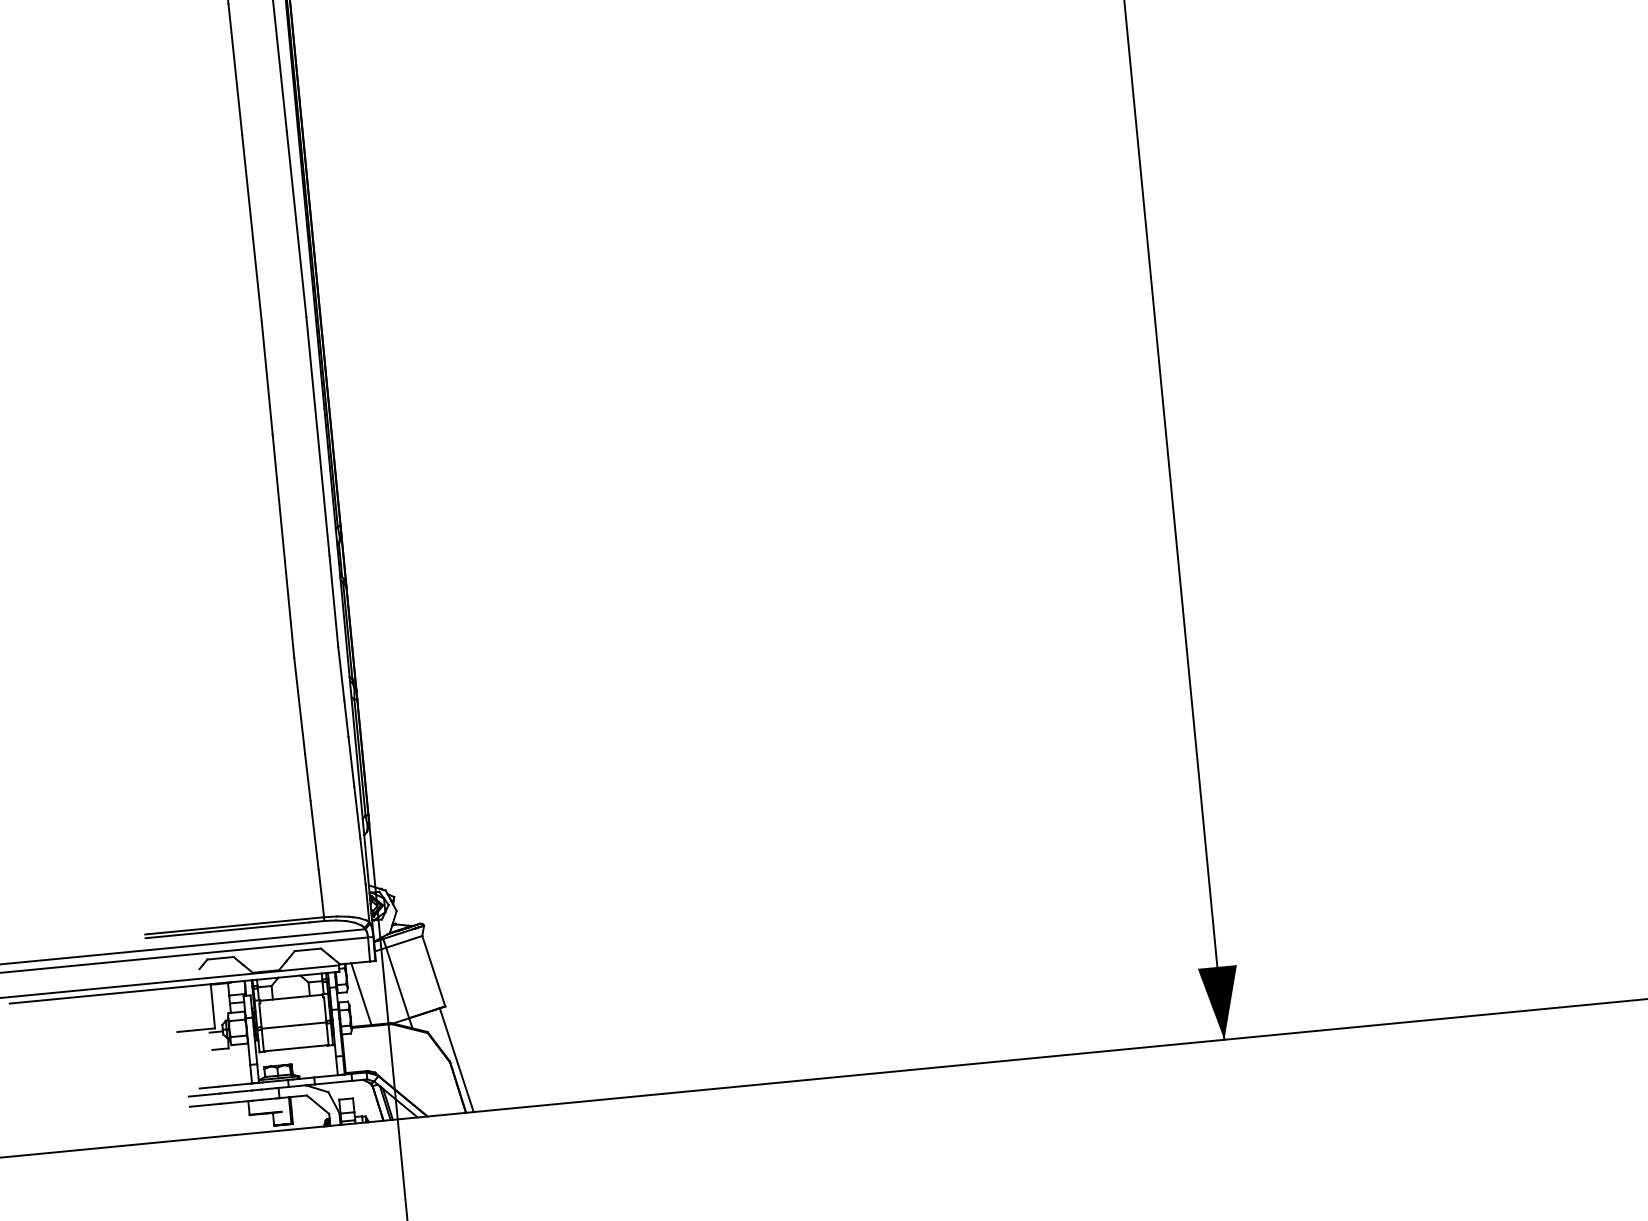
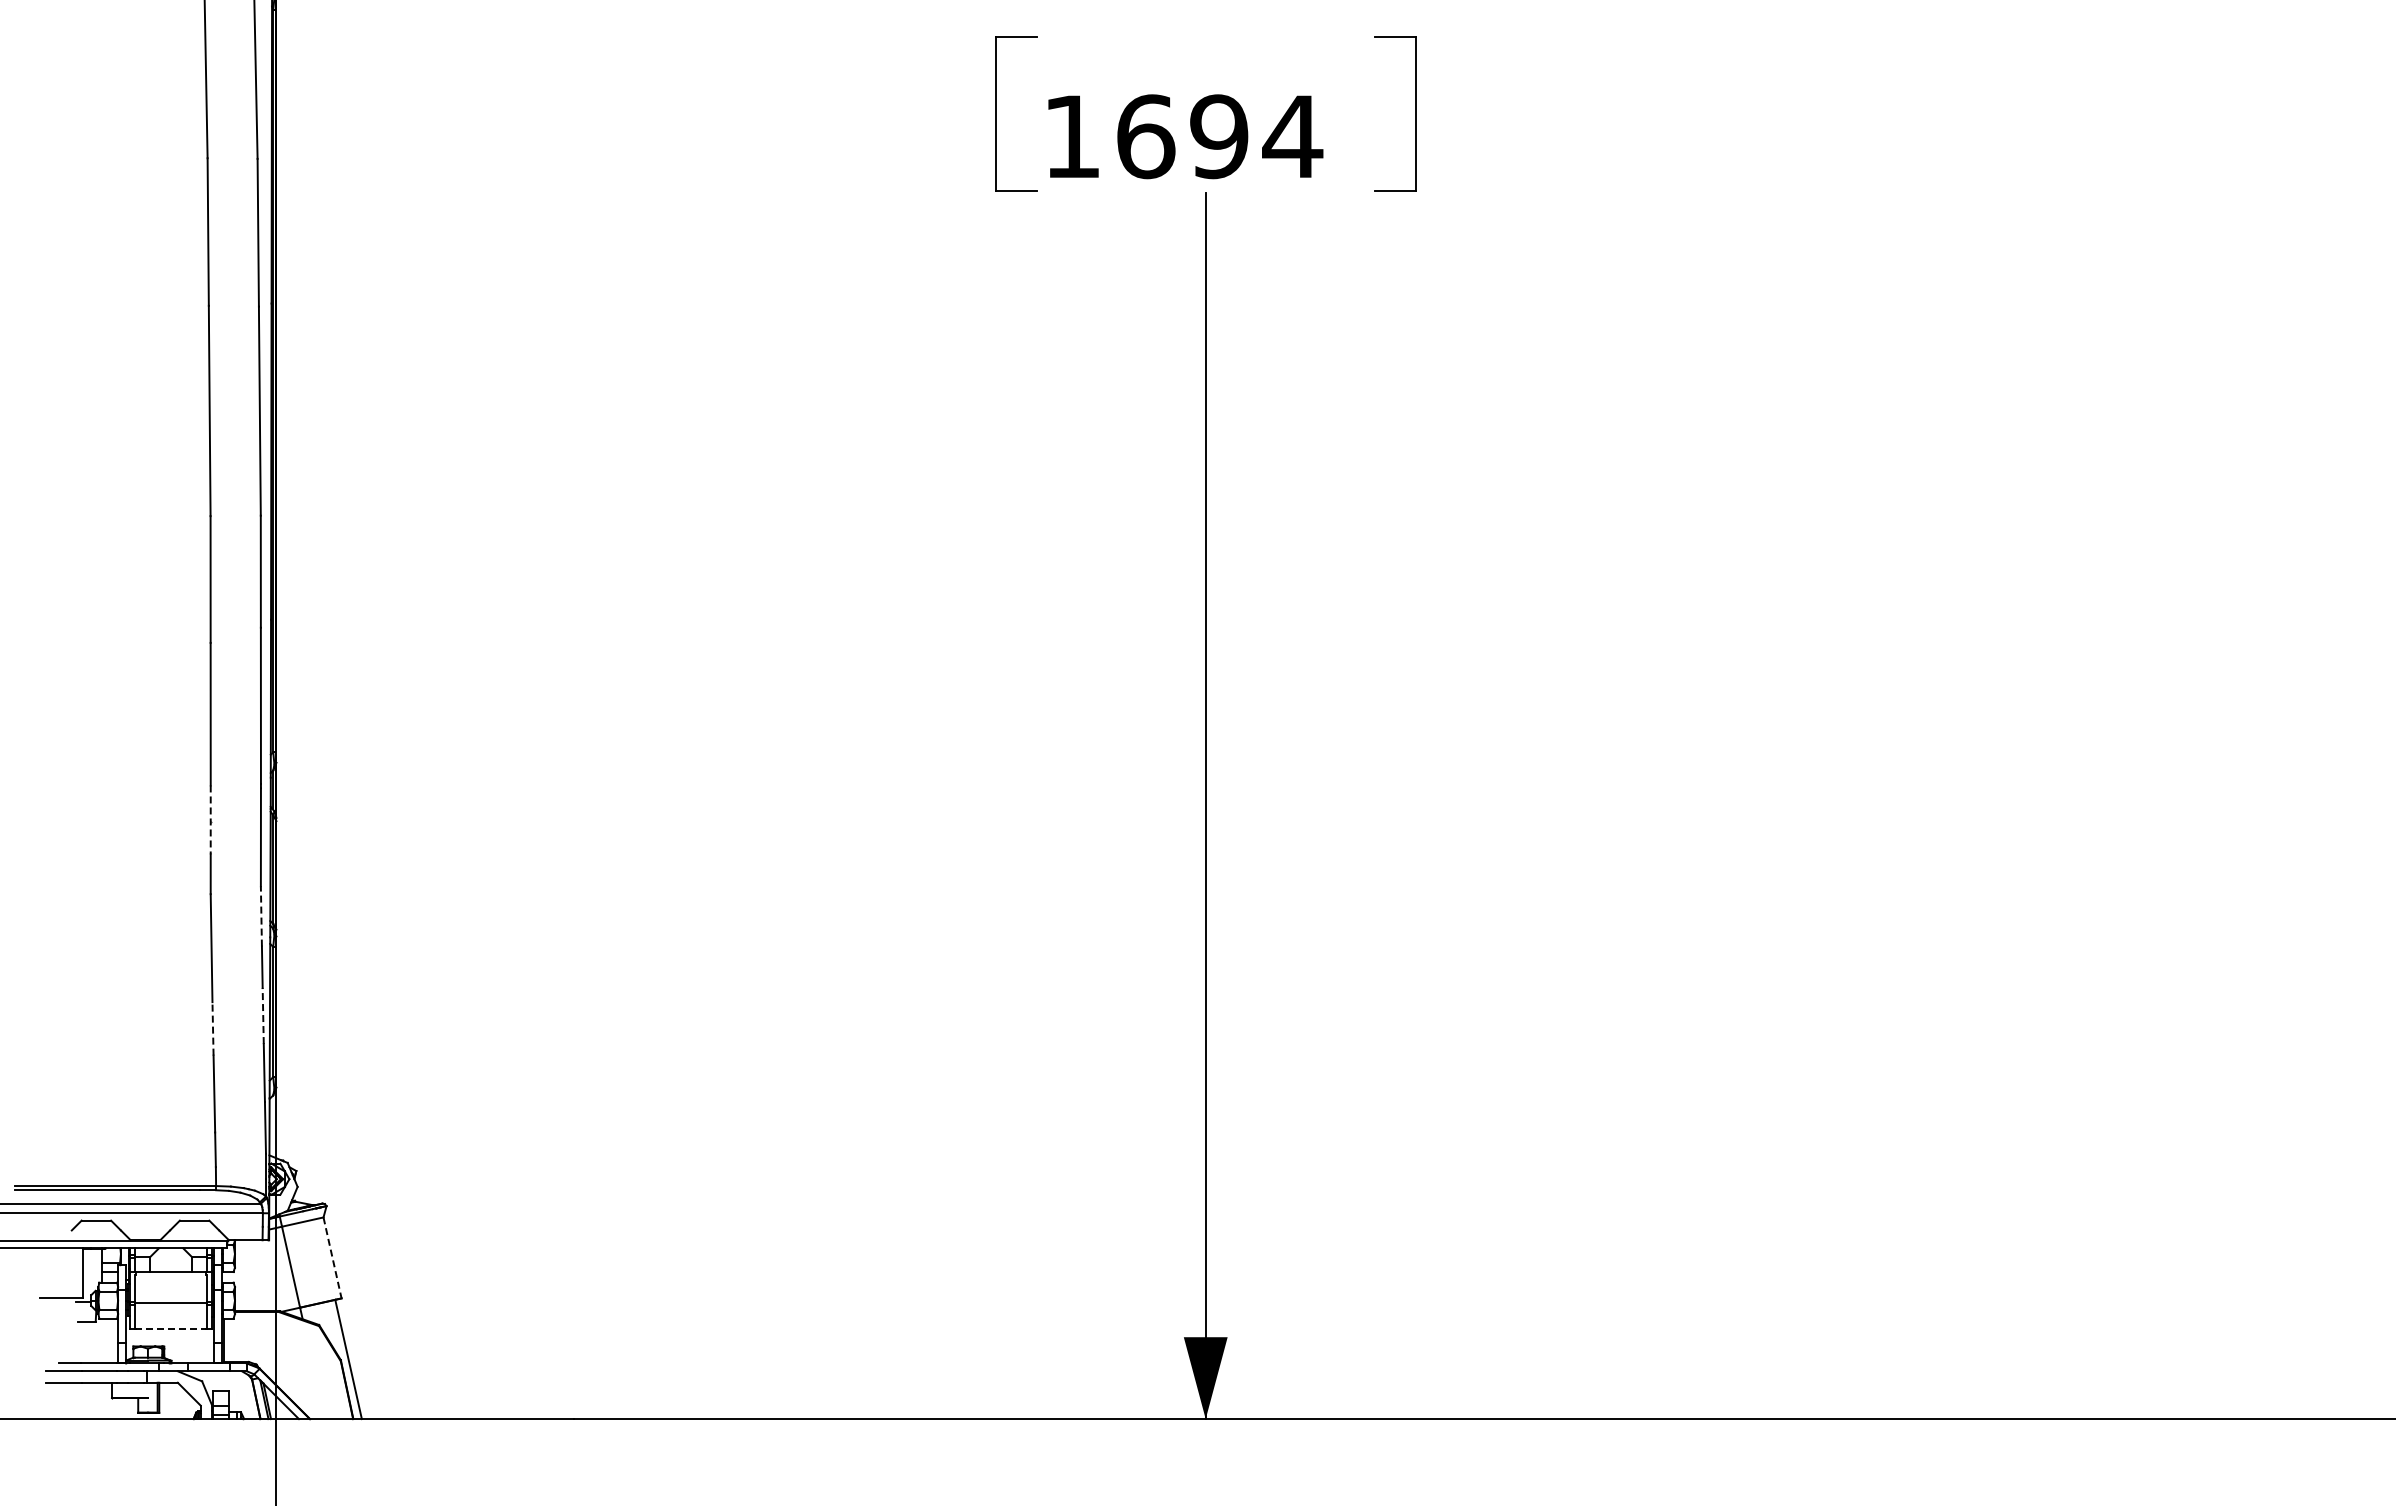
line: (287, 592) -> (210, 820), solid -> dashed
line: (341, 672) -> (261, 915), solid -> dashed
line: (351, 761) -> (263, 1015), solid -> dashed
line: (308, 777) -> (213, 1028), solid -> dashed
line: (433, 971) -> (332, 1258), solid -> dashed
line: (361, 993) -> (249, 1275), removed
line: (296, 1047) -> (171, 1328), solid -> dashed

